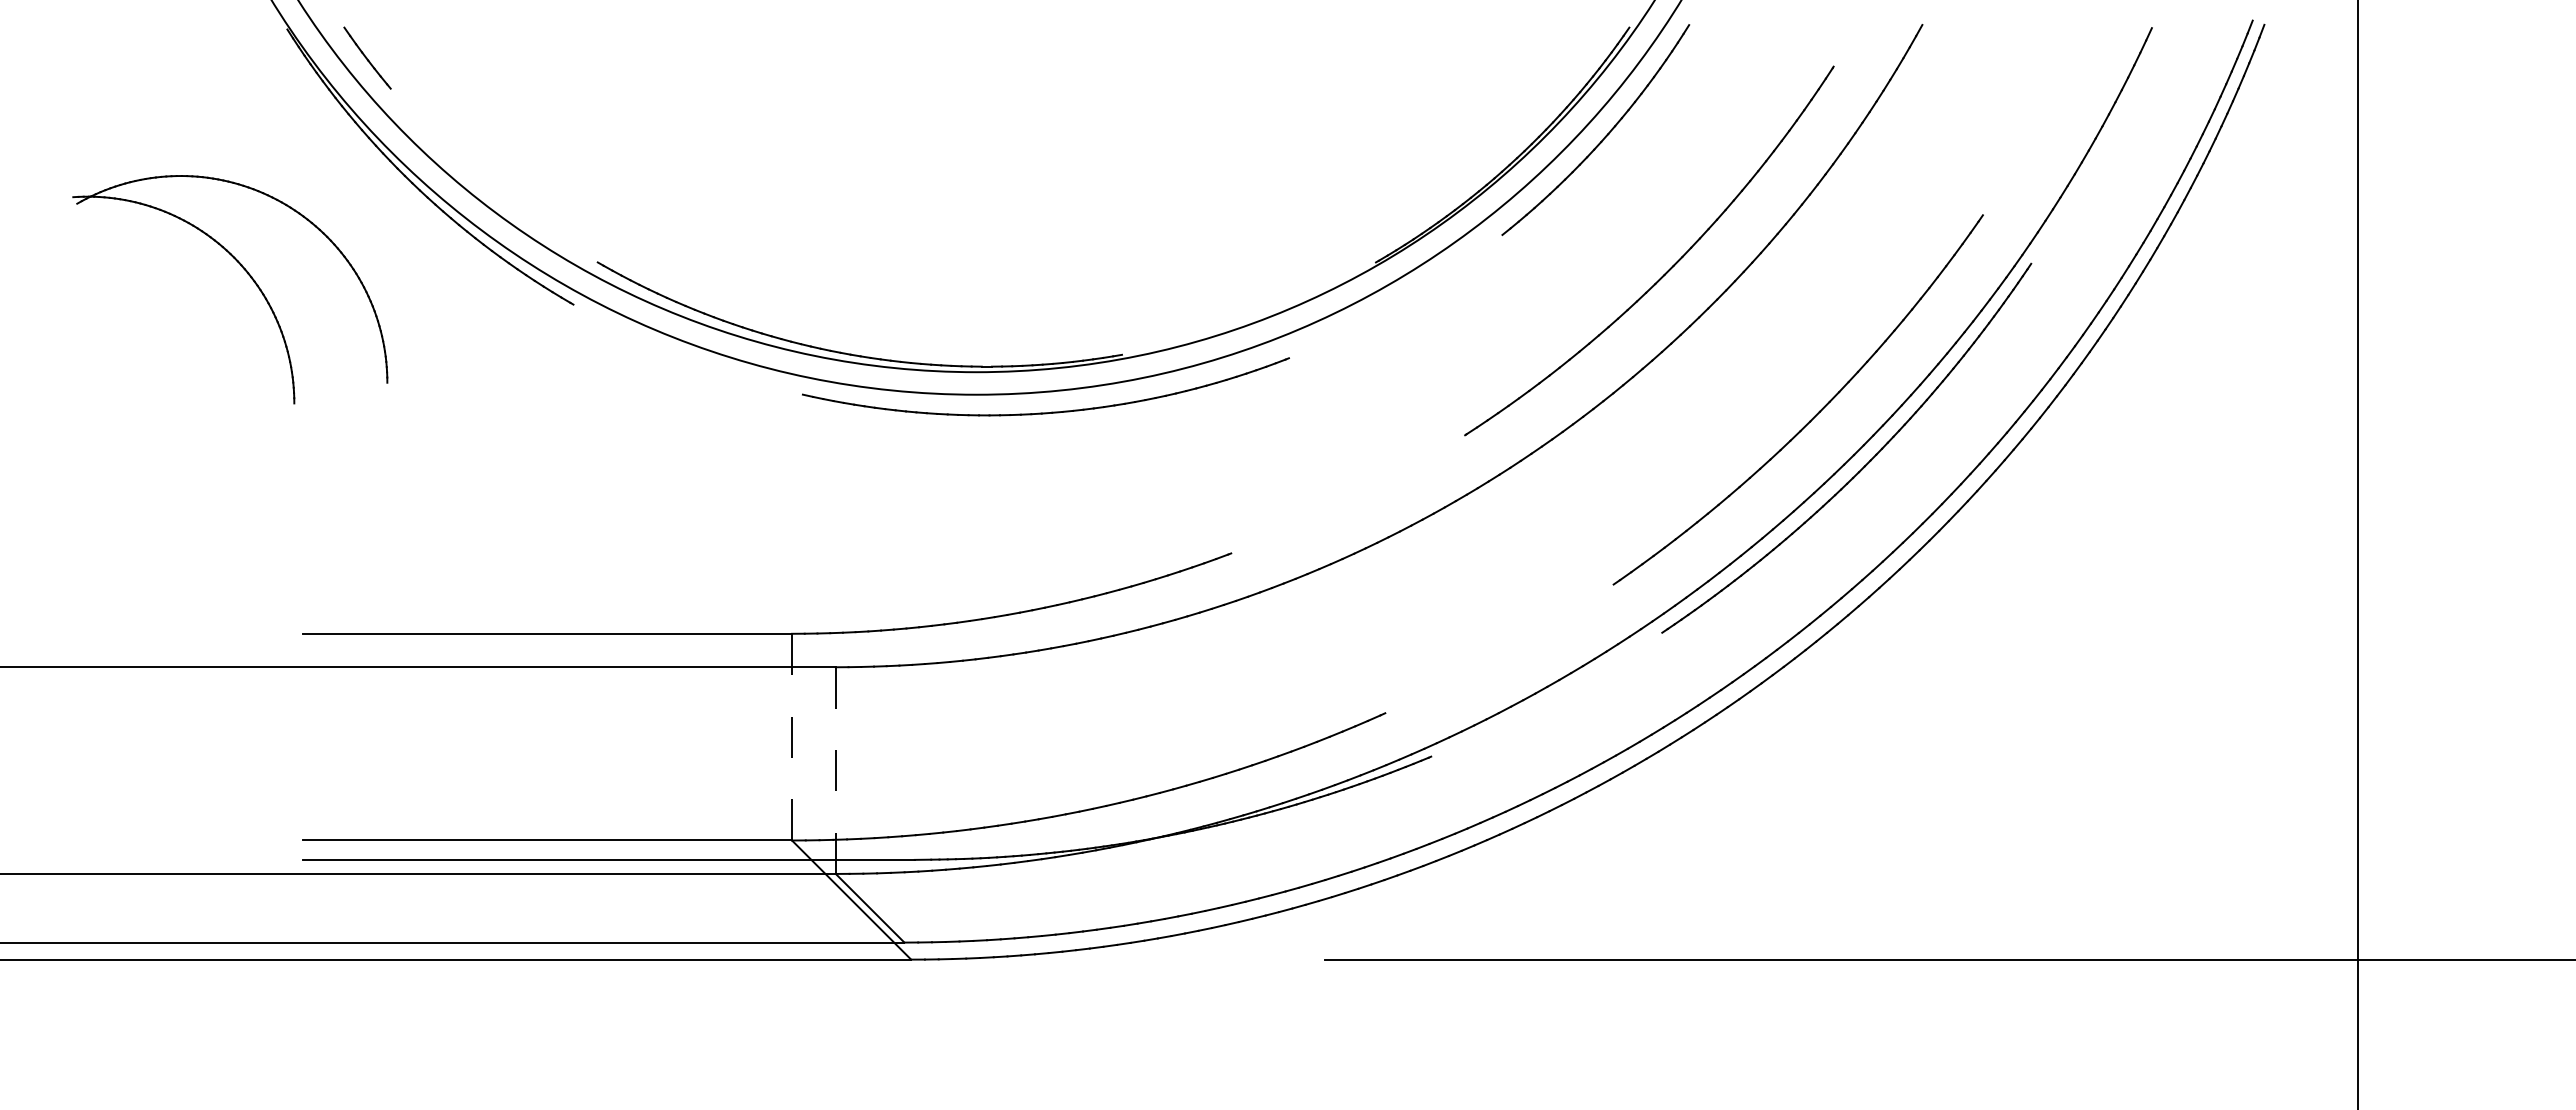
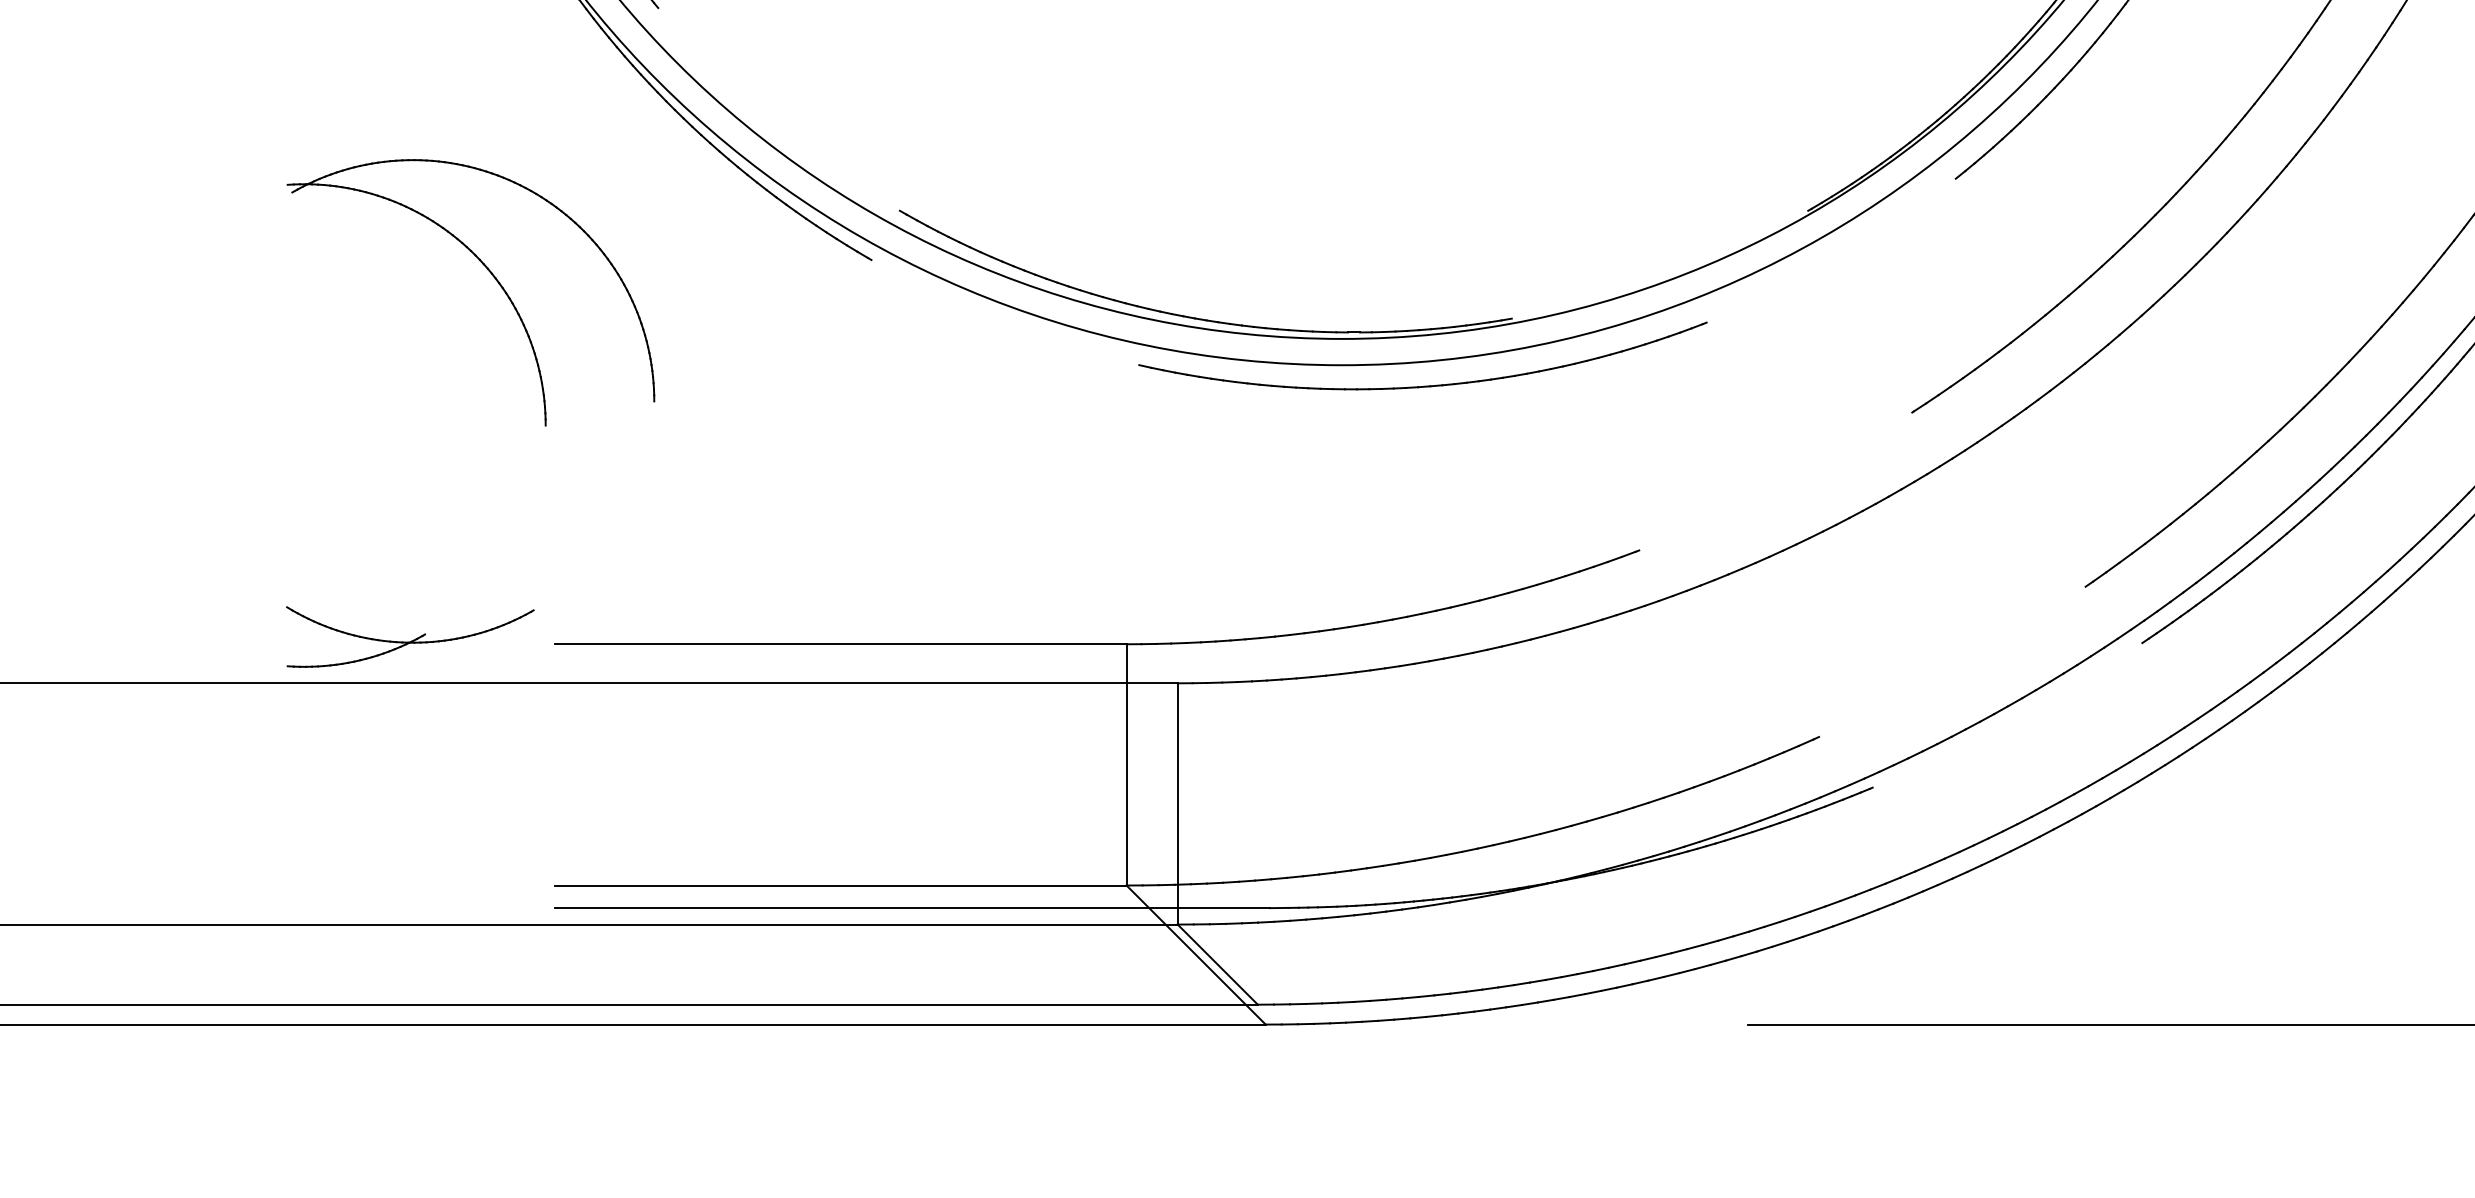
part: (247, 274) -> (491, 275), moved
part: (177, 627) -> (409, 636), added
line: (792, 737) -> (1127, 765), dashed -> solid
line: (835, 770) -> (1177, 803), dashed -> solid

